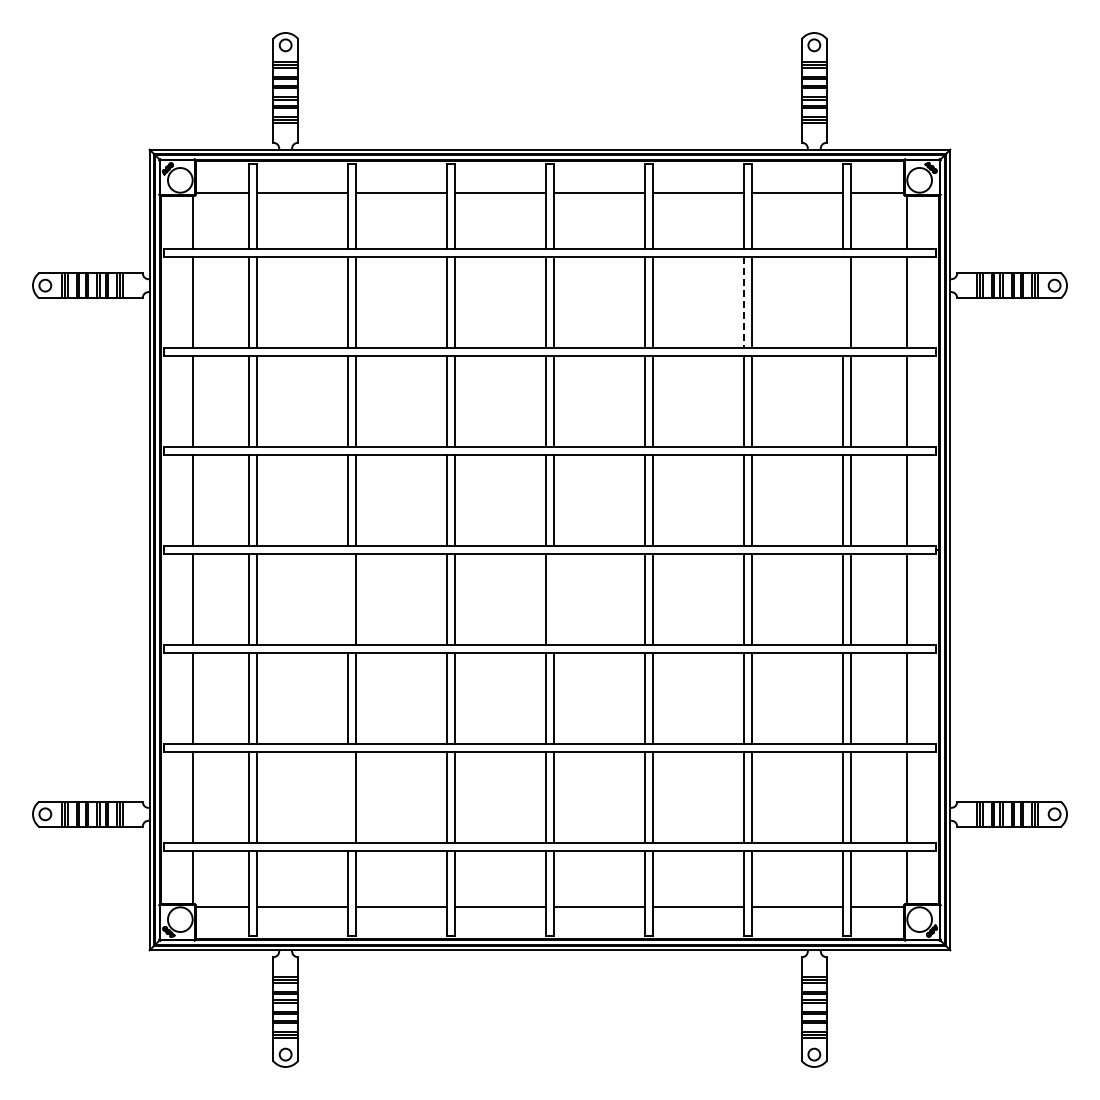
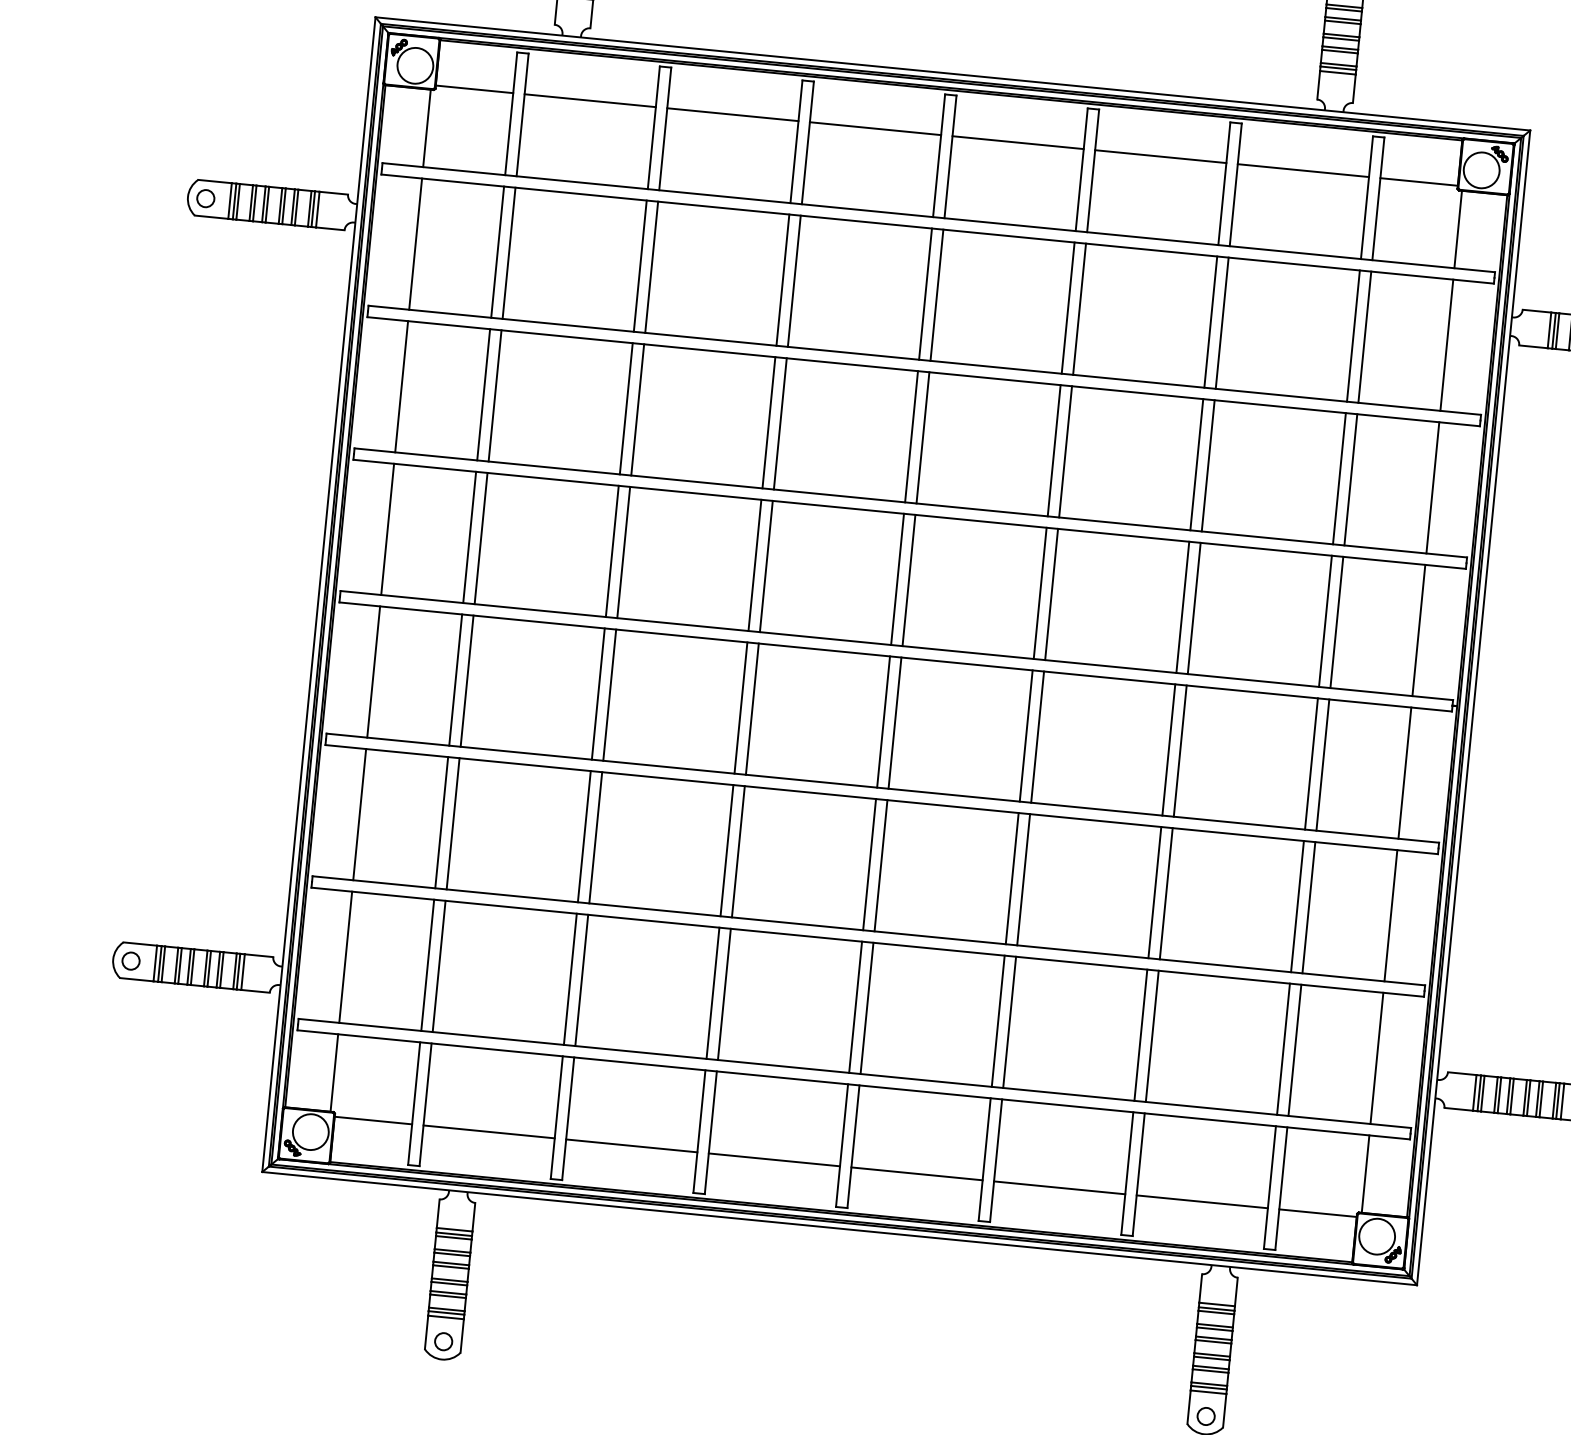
line: (842, 302) -> (1353, 335), added
line: (743, 303) -> (1210, 323), dashed -> solid
line: (348, 598) -> (598, 692), added
line: (553, 598) -> (894, 721), added
line: (348, 796) -> (570, 978), added

